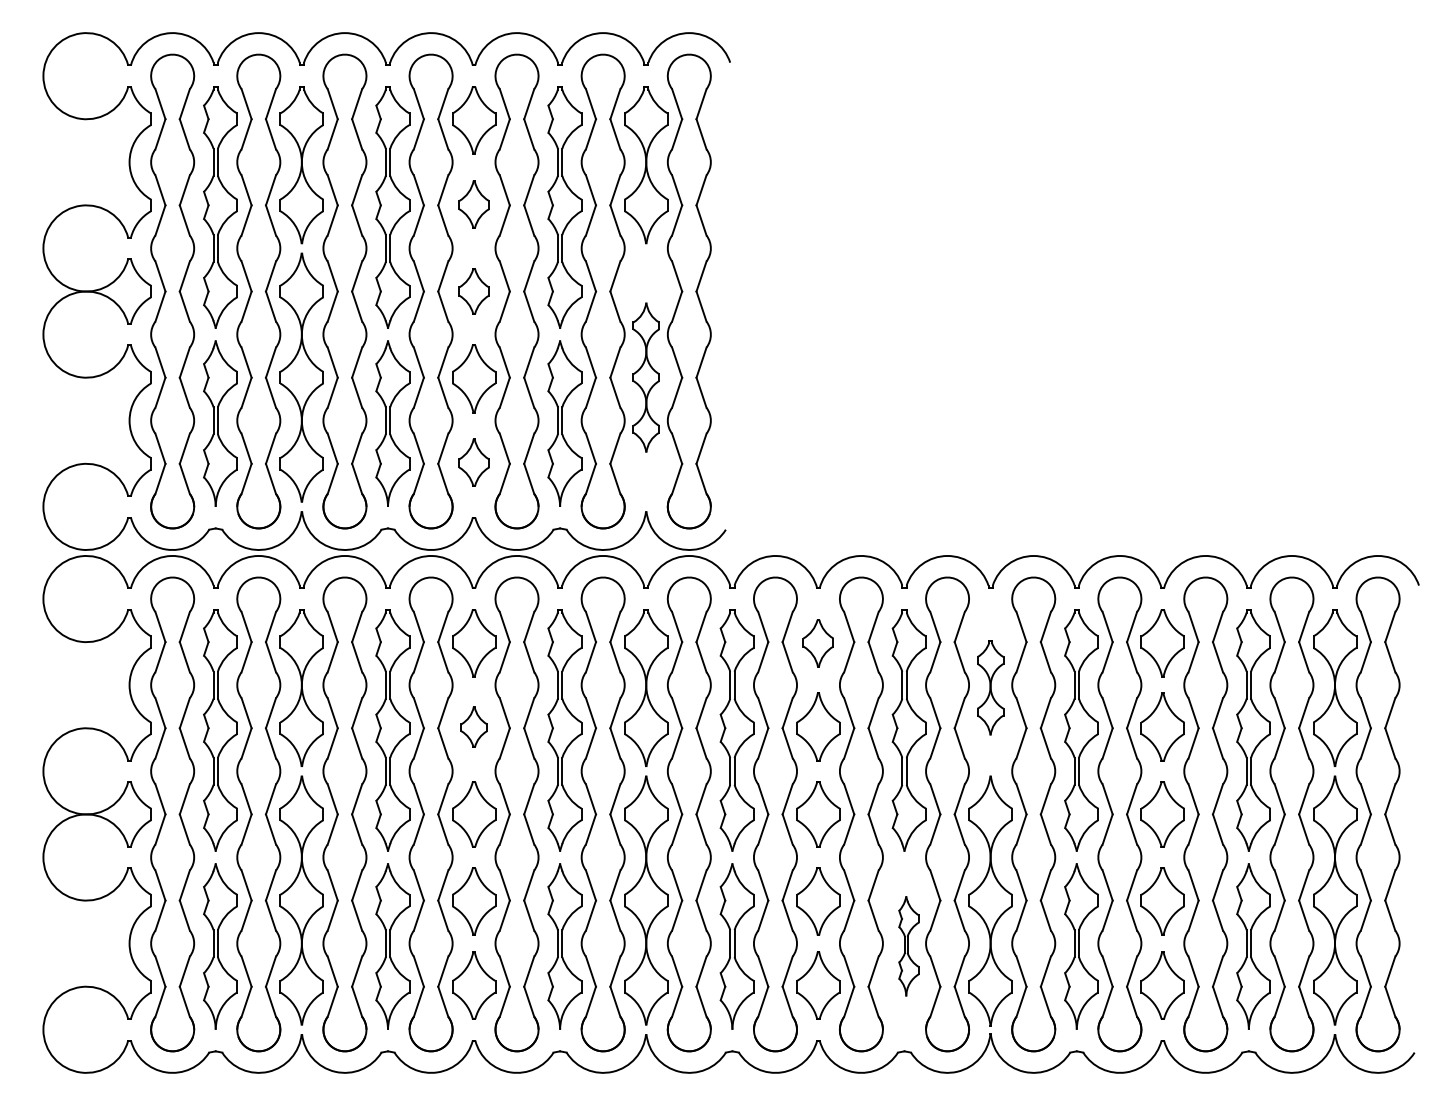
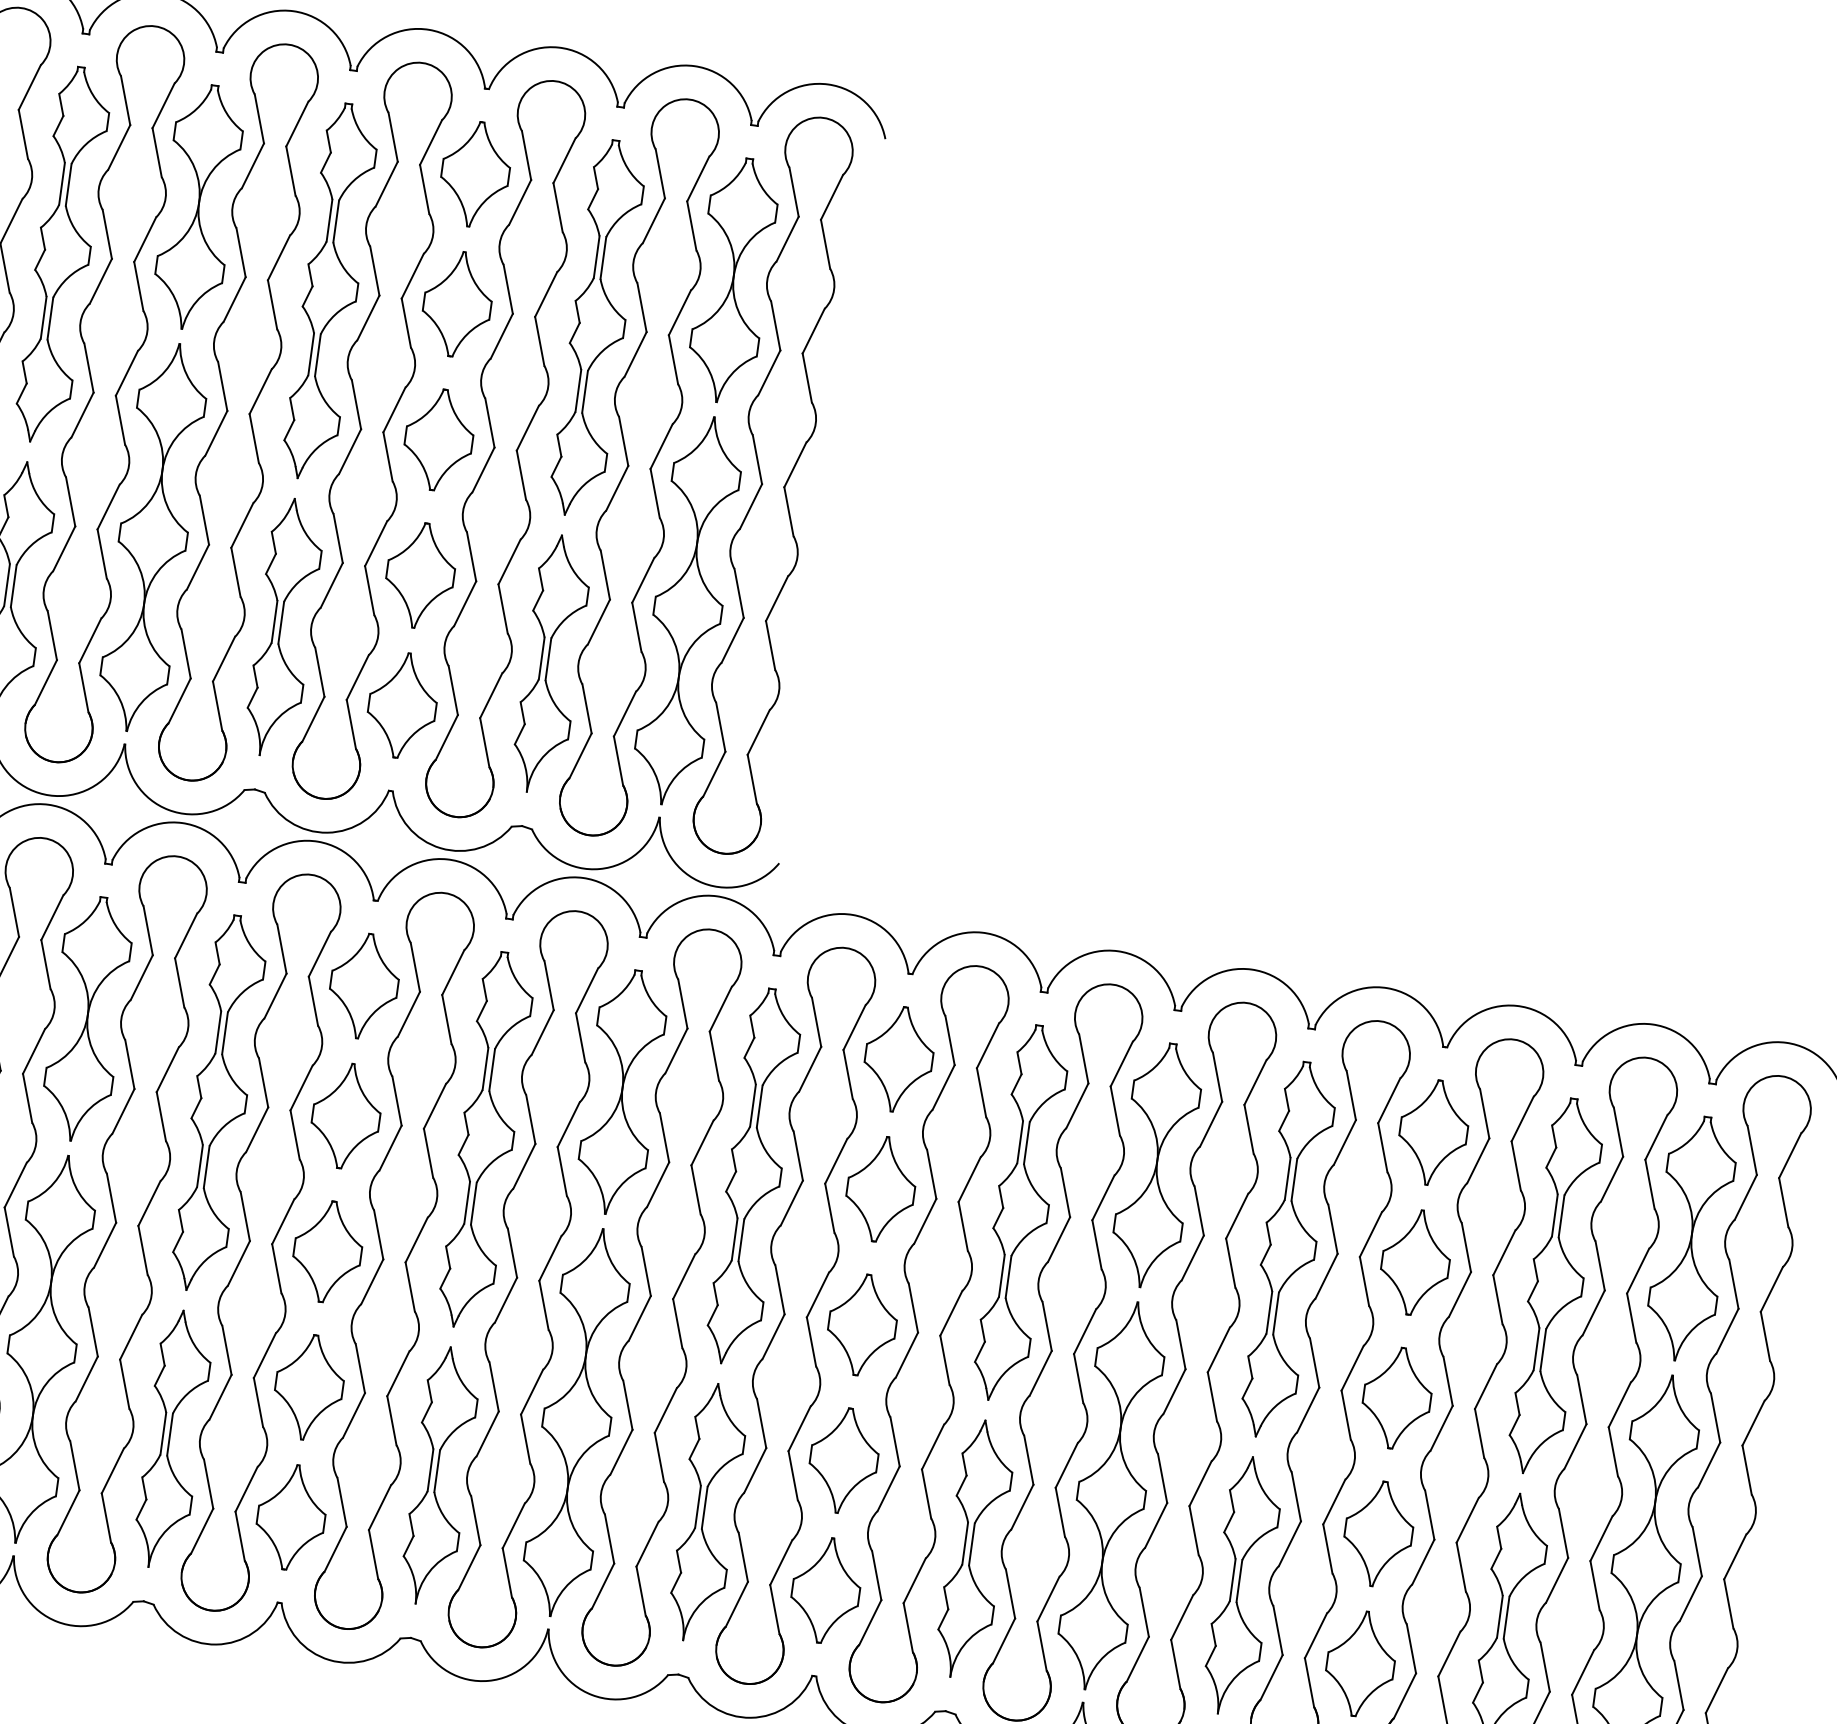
part: (474, 204) -> (458, 304), size x1.43
part: (474, 291) -> (439, 439), size x1.43
part: (646, 377) -> (688, 610), size x1.67
part: (474, 462) -> (403, 705), size x1.43
part: (818, 643) -> (898, 1059), size x1.43
part: (990, 687) -> (1156, 1164), size x1.67
part: (474, 726) -> (347, 1115), size x1.67
part: (908, 946) -> (974, 1549), size x1.67

